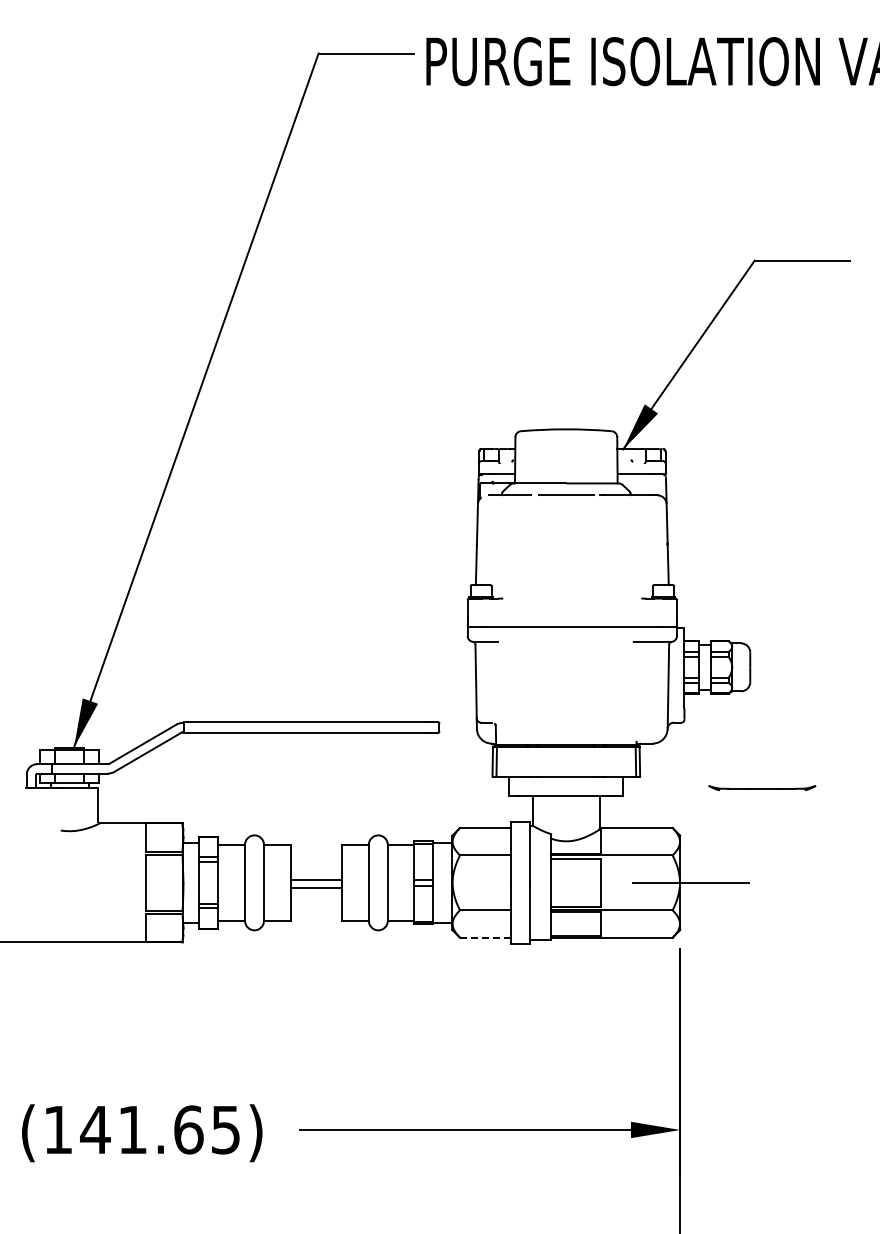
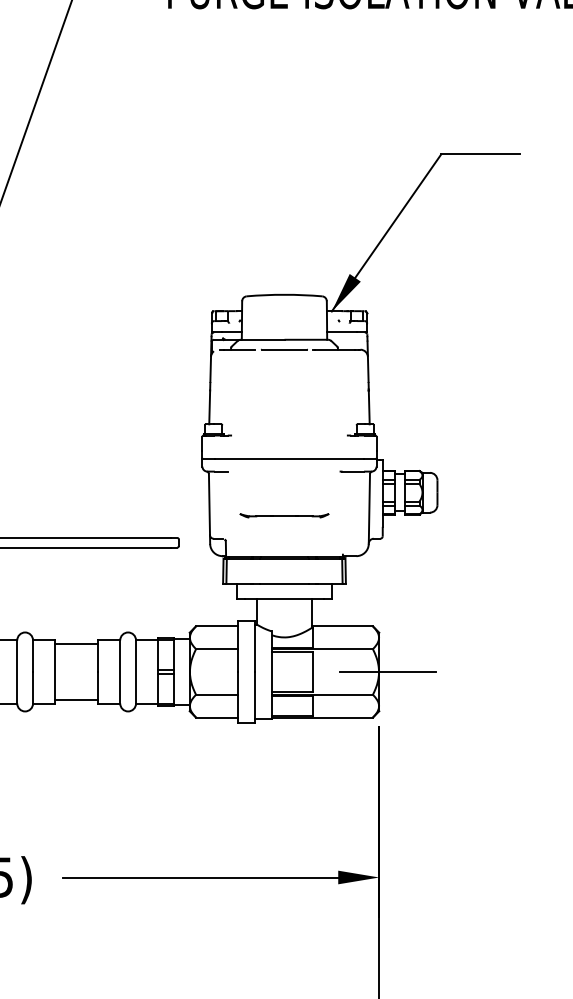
part: (762, 787) -> (284, 515), moved
line: (316, 880) -> (76, 644), moved
line: (316, 888) -> (76, 699), moved
line: (484, 937) -> (216, 717), dashed -> solid

